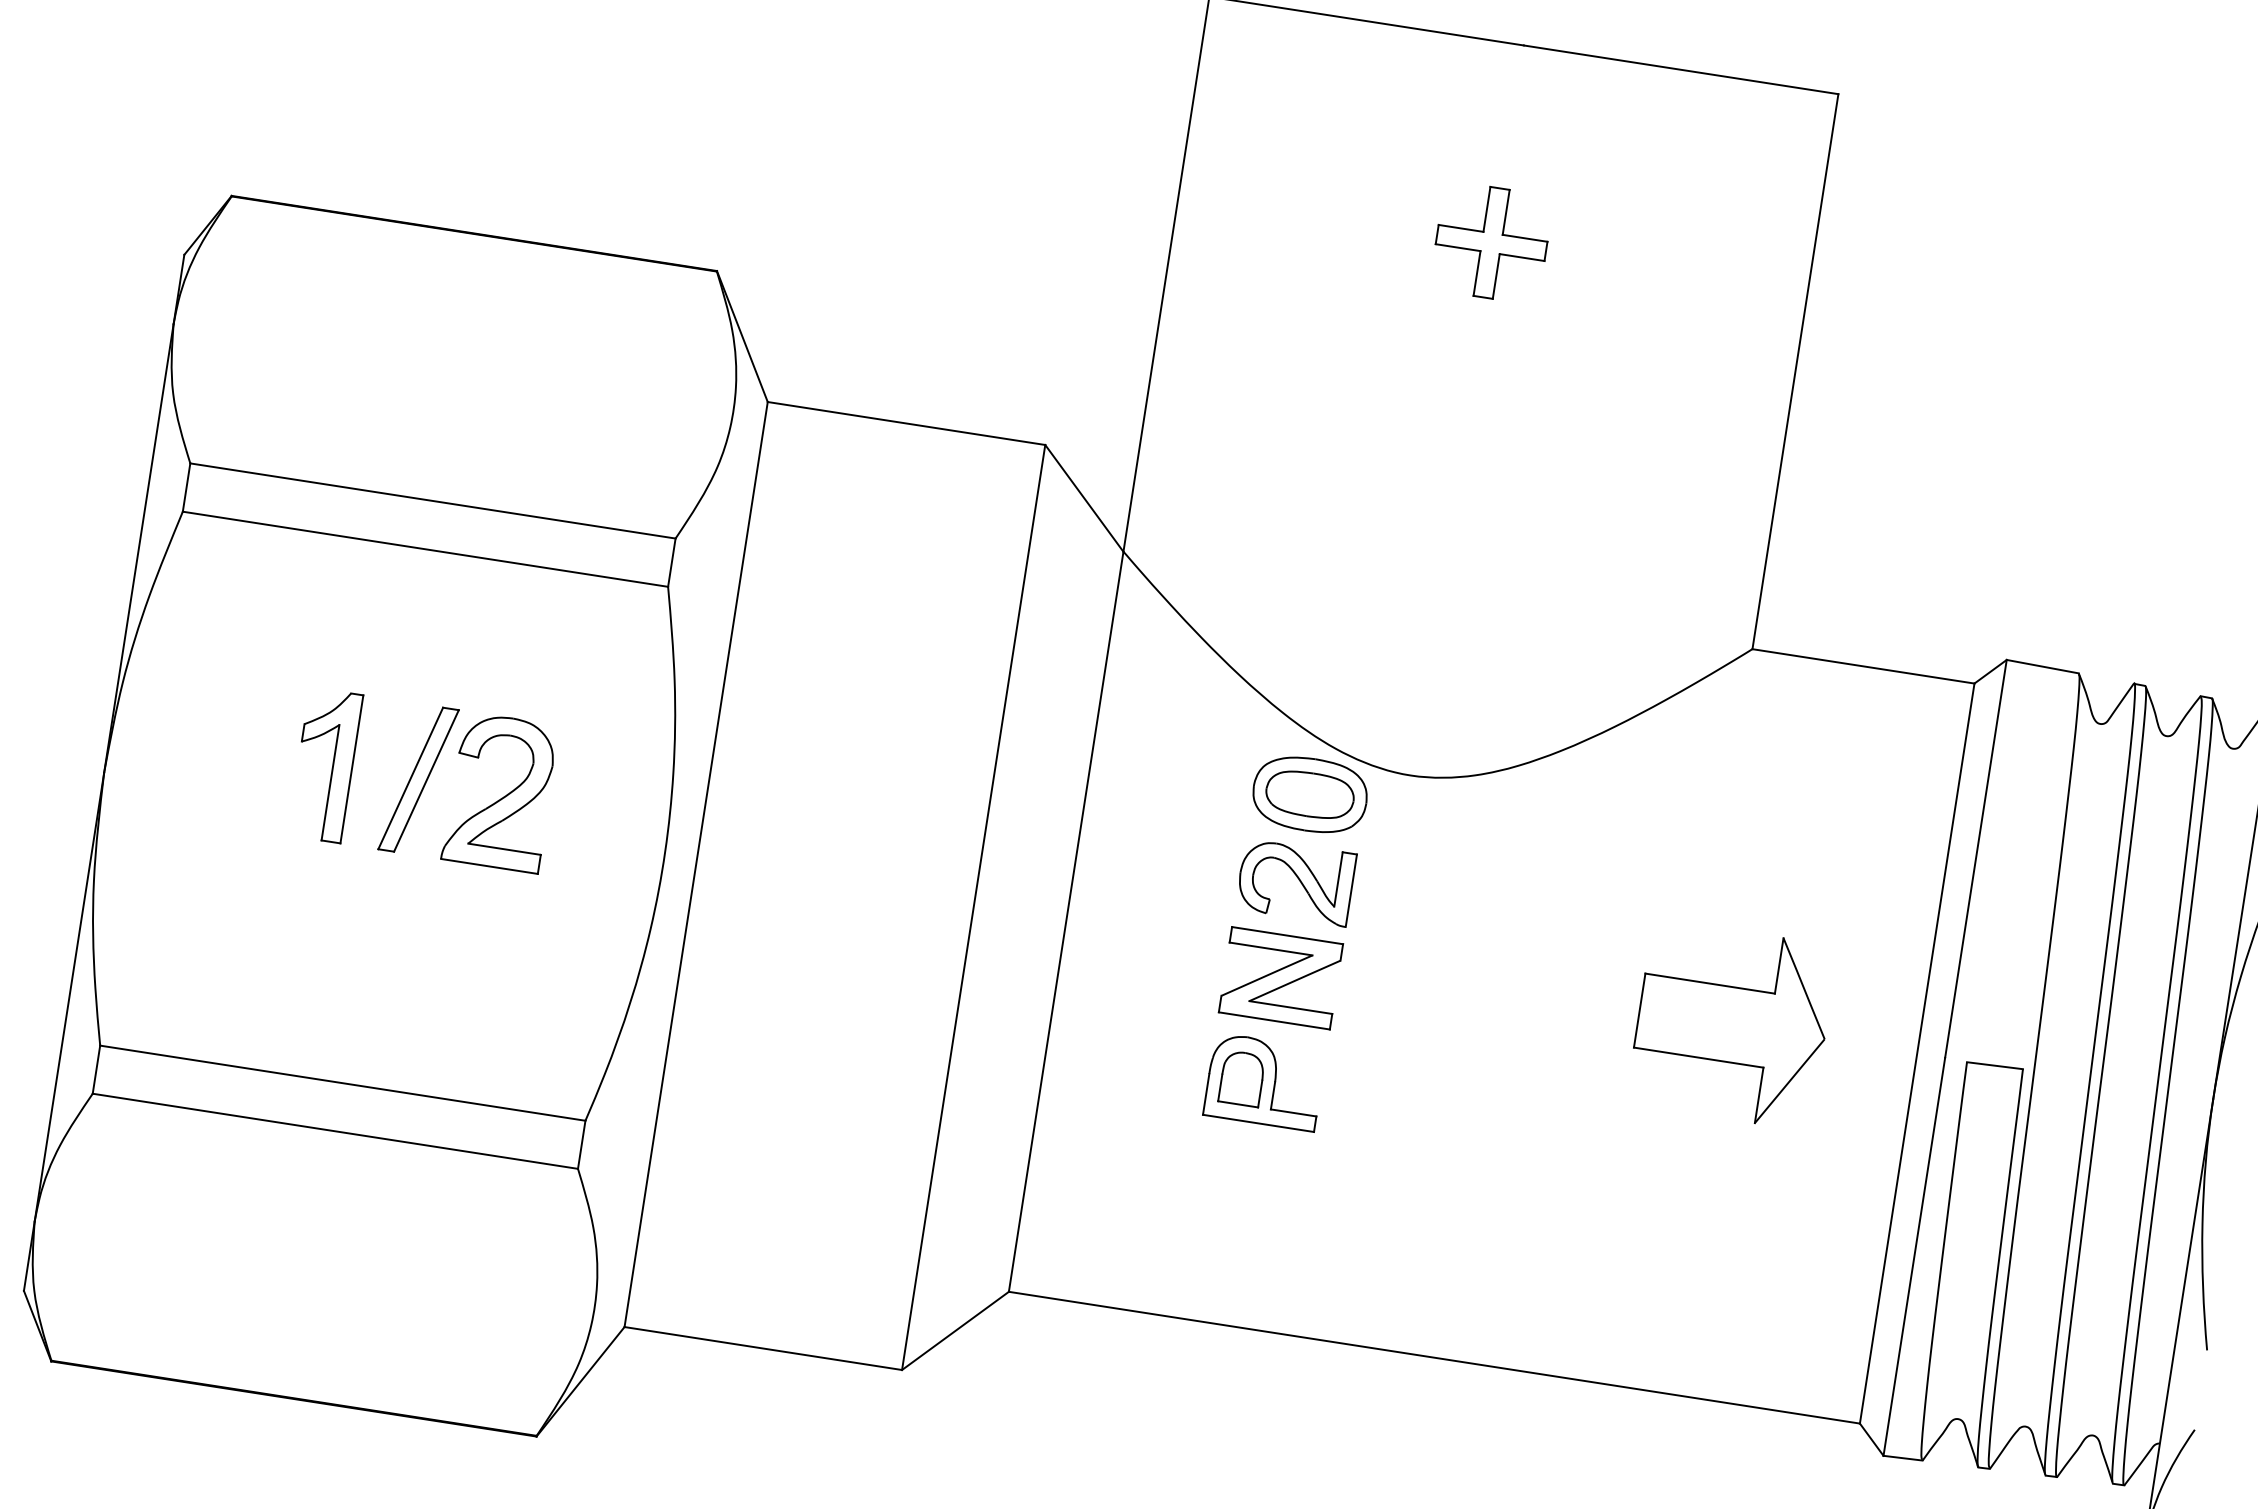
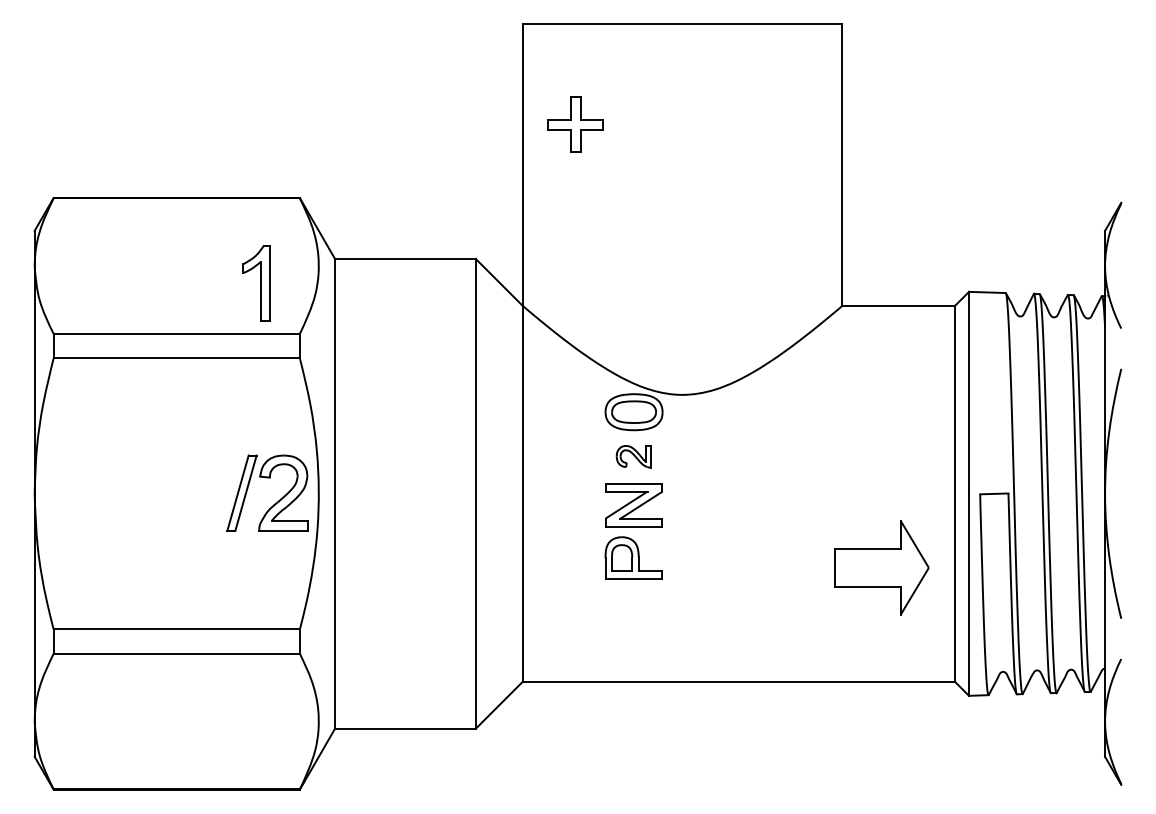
part: (1491, 242) -> (575, 124), moved
part: (324, 765) -> (256, 283), moved
part: (481, 808) -> (275, 502), moved
part: (1295, 881) -> (633, 456), size x0.6
part: (1731, 1024) -> (881, 567), moved

